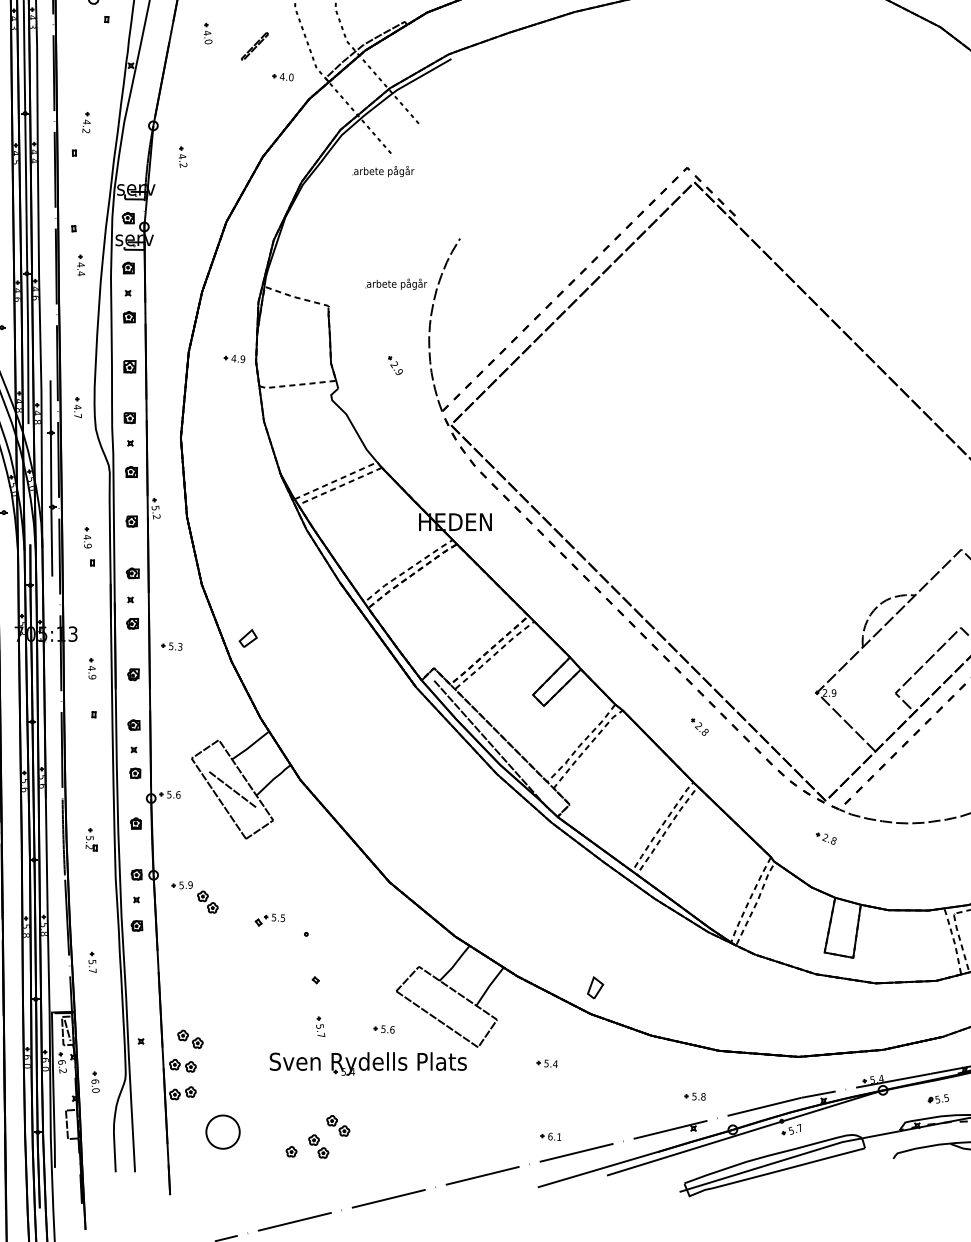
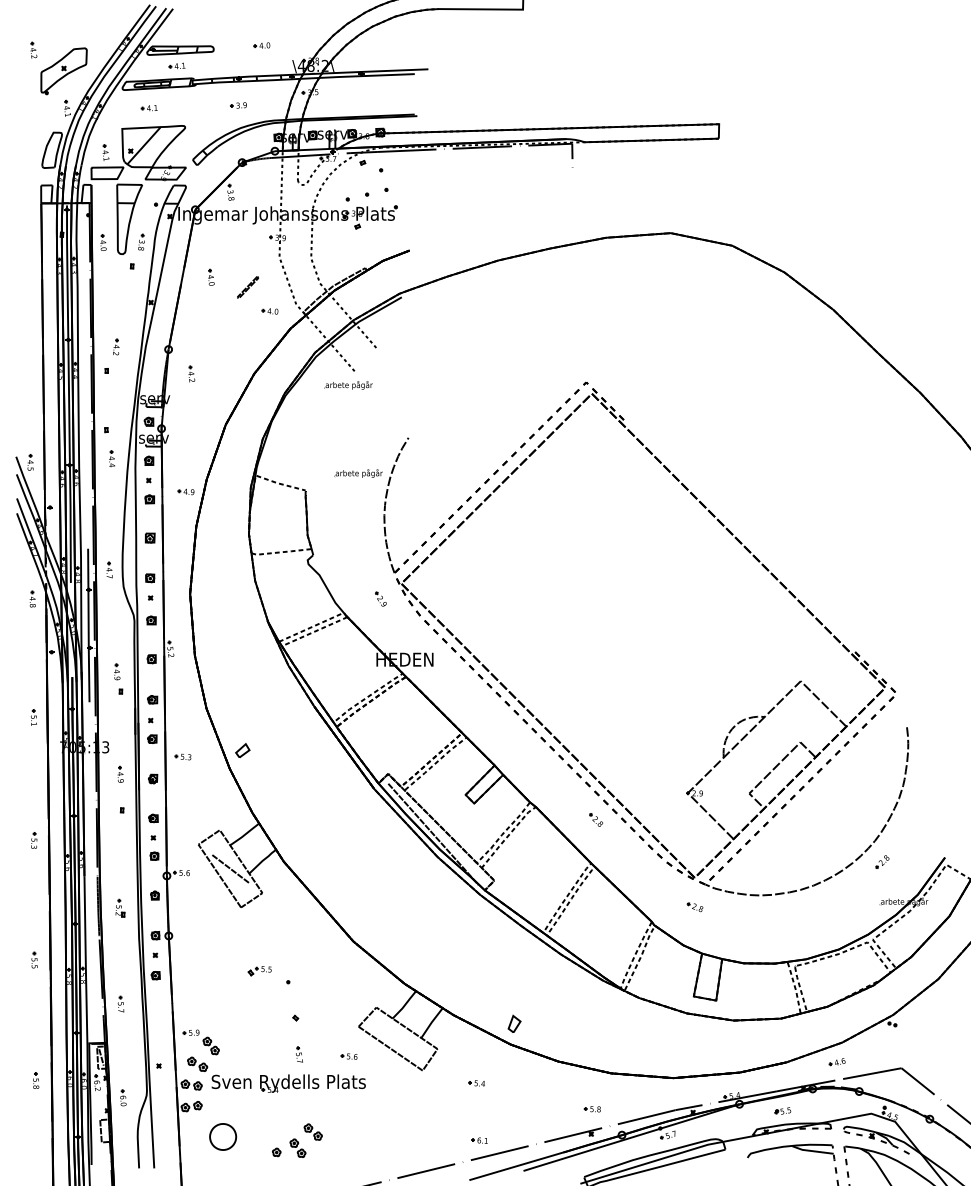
part: (233, 358) -> (185, 491), moved
part: (394, 364) -> (380, 598), moved
part: (194, 897) -> (200, 1042), moved
part: (367, 1063) -> (288, 1083), moved

